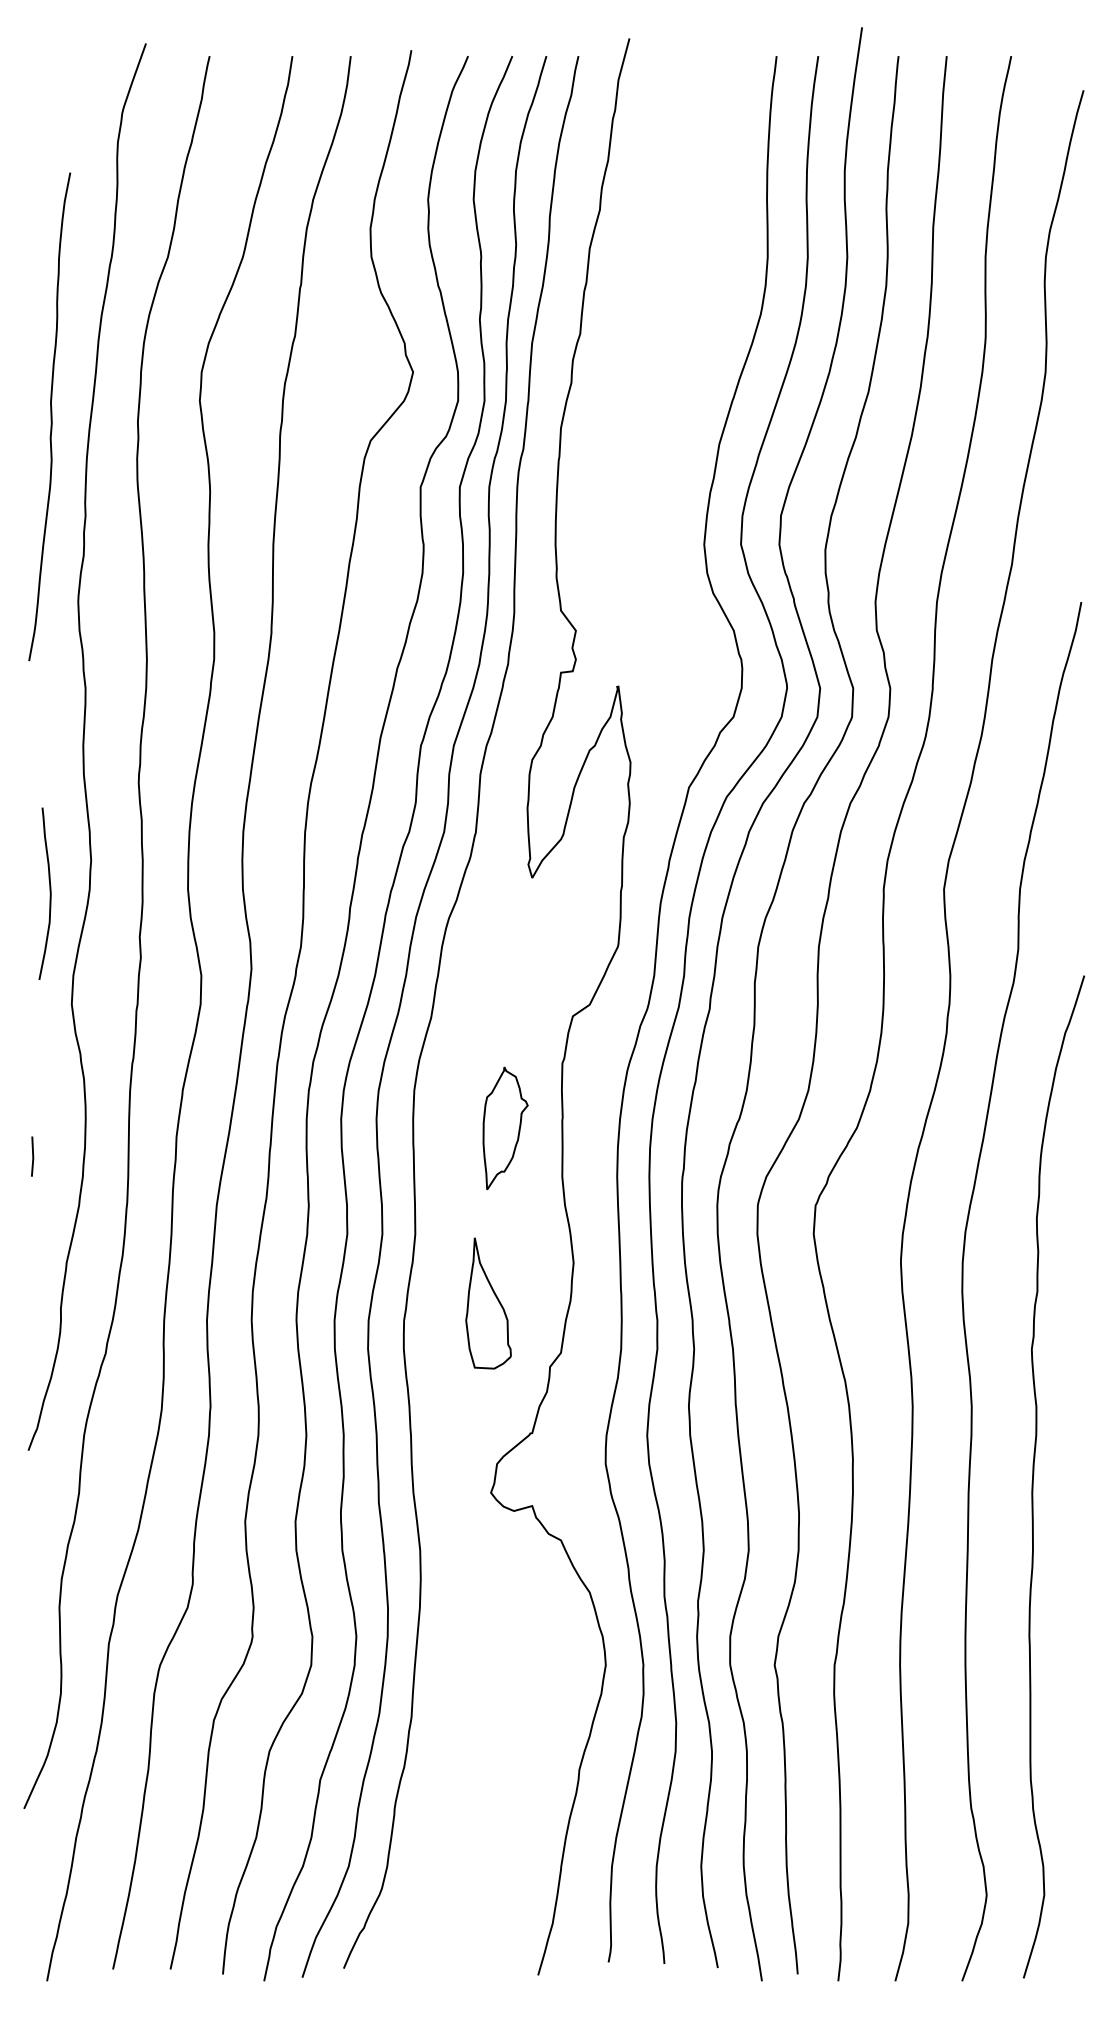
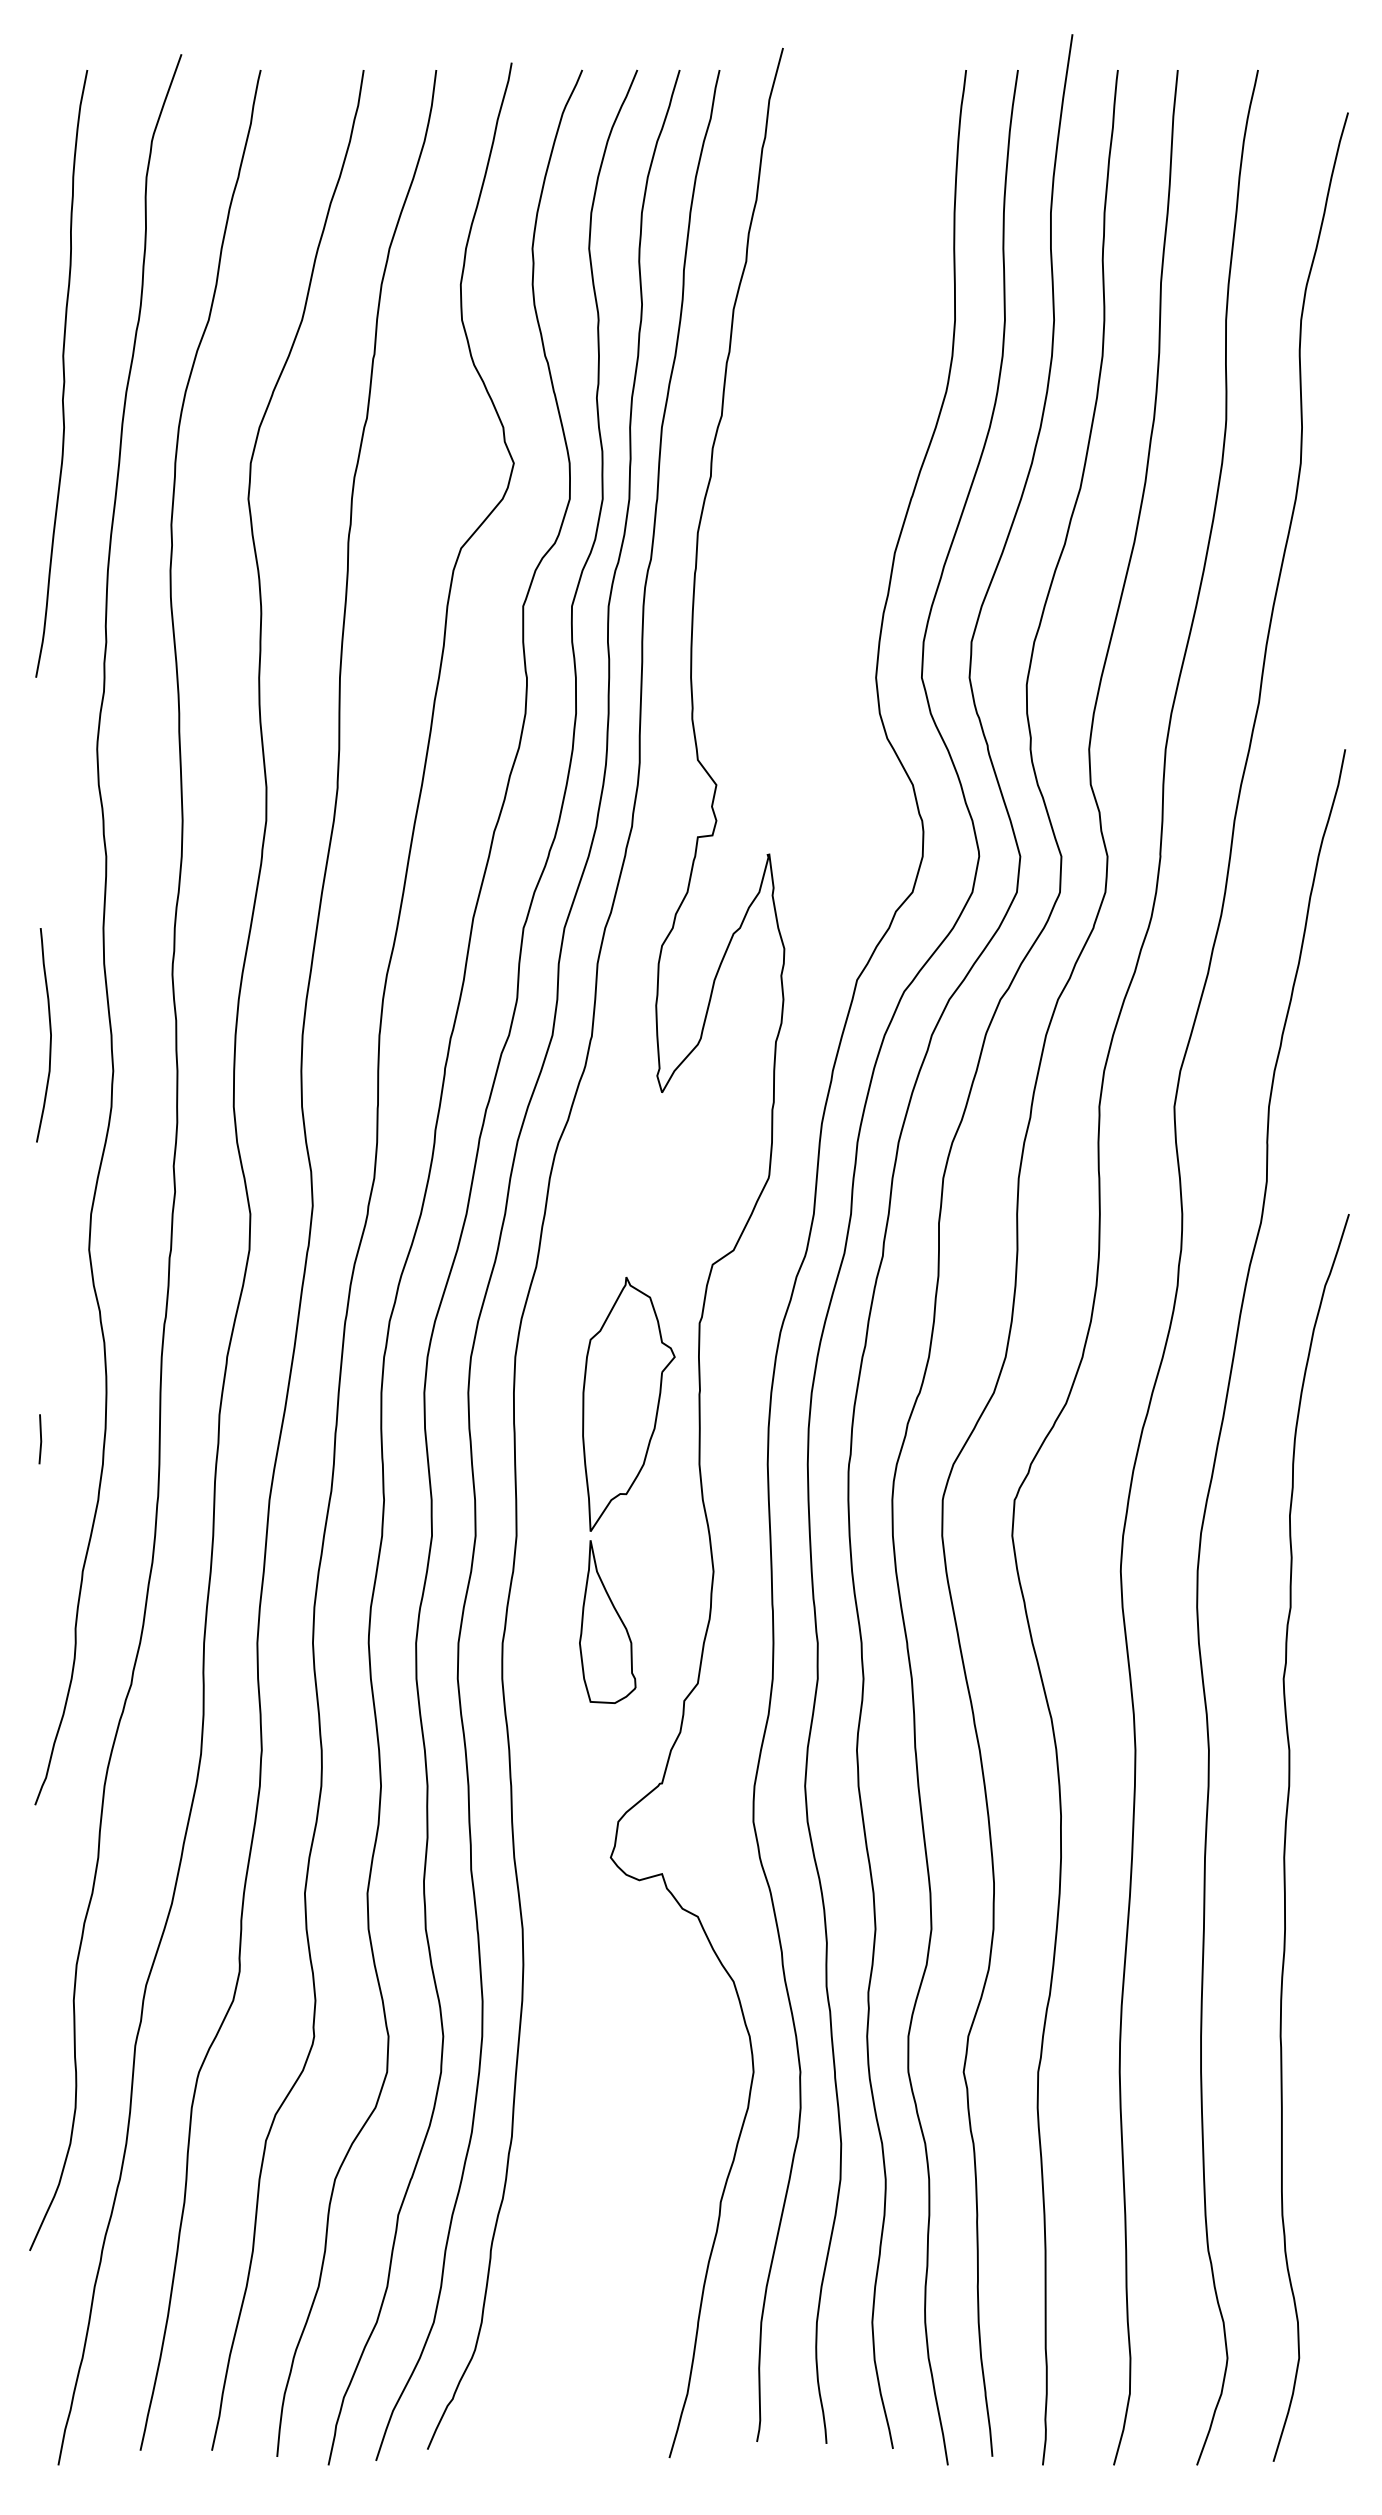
curve: (51, 416) -> (63, 373), moved
curve: (50, 893) -> (50, 1035), moved
part: (505, 1127) -> (628, 1403), size x1.67

